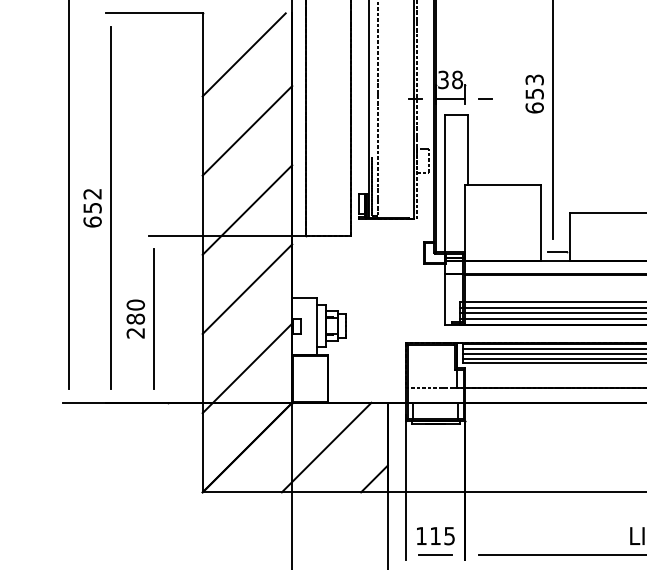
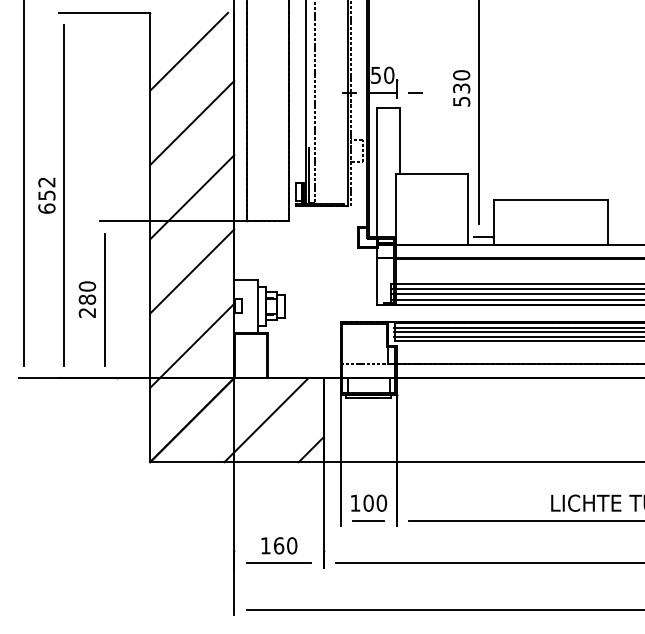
text: (450, 79) -> (382, 74), 38 -> 50
text: (534, 93) -> (461, 88), 653 -> 530
text: (442, 535) -> (375, 502), 115 -> 100

